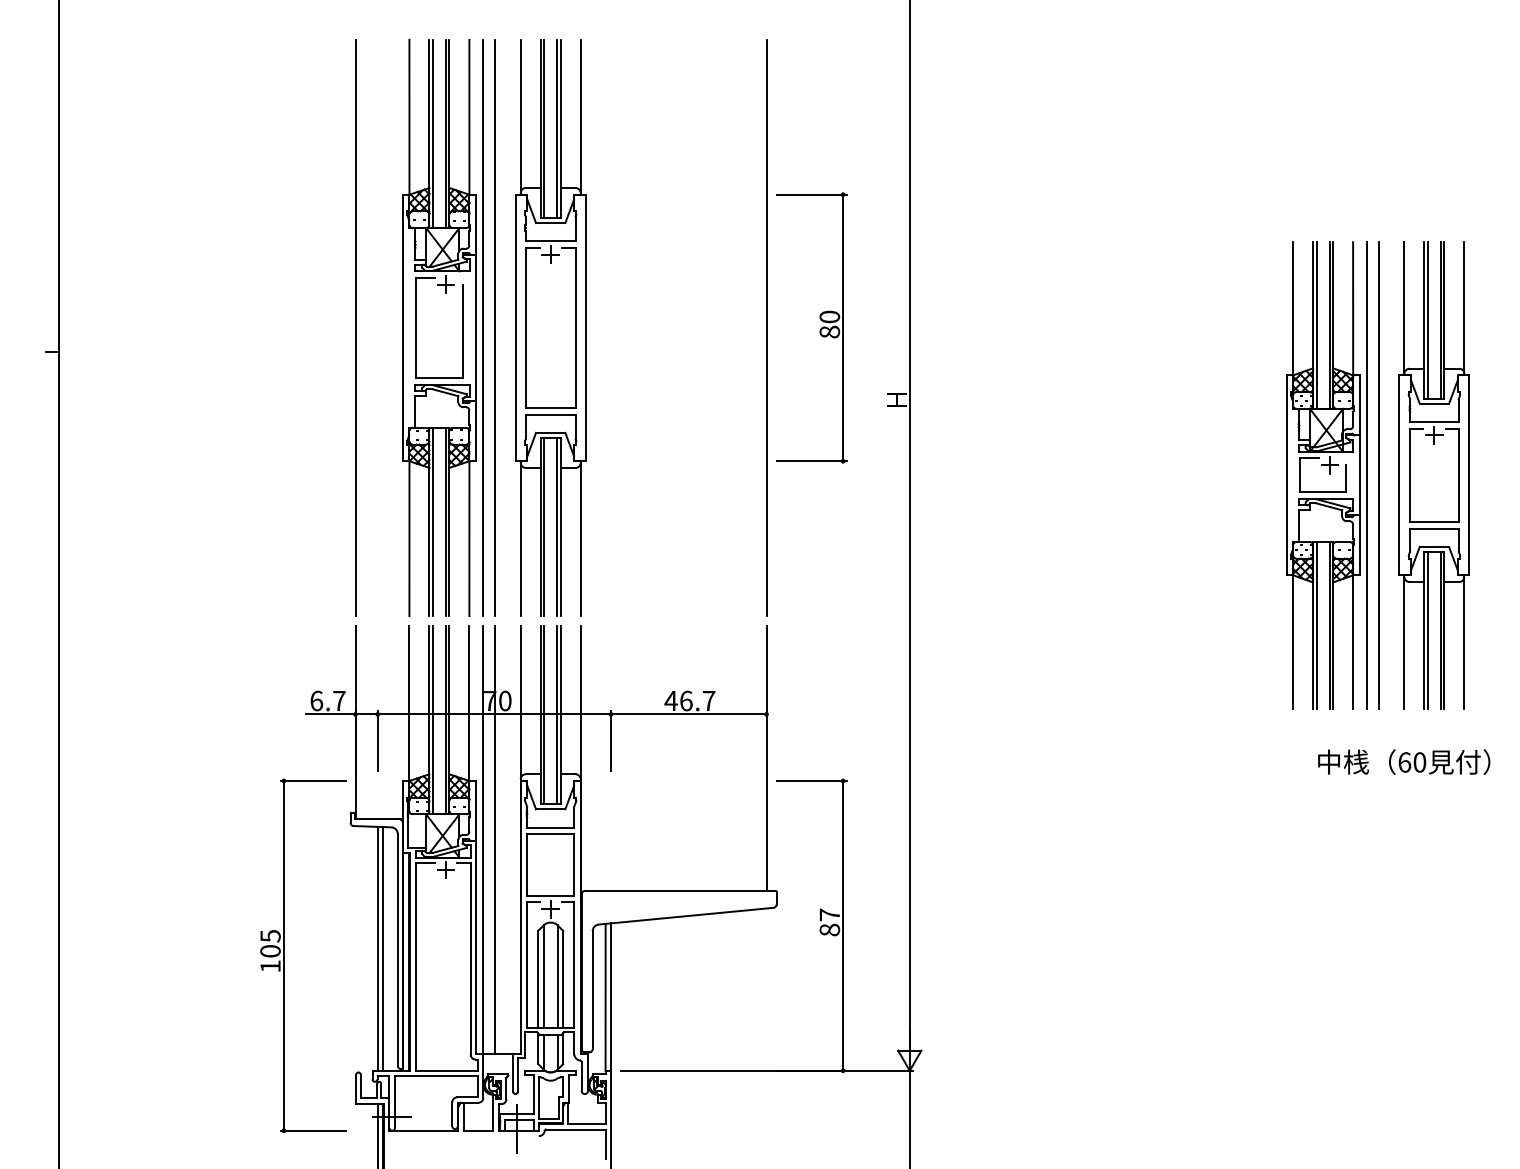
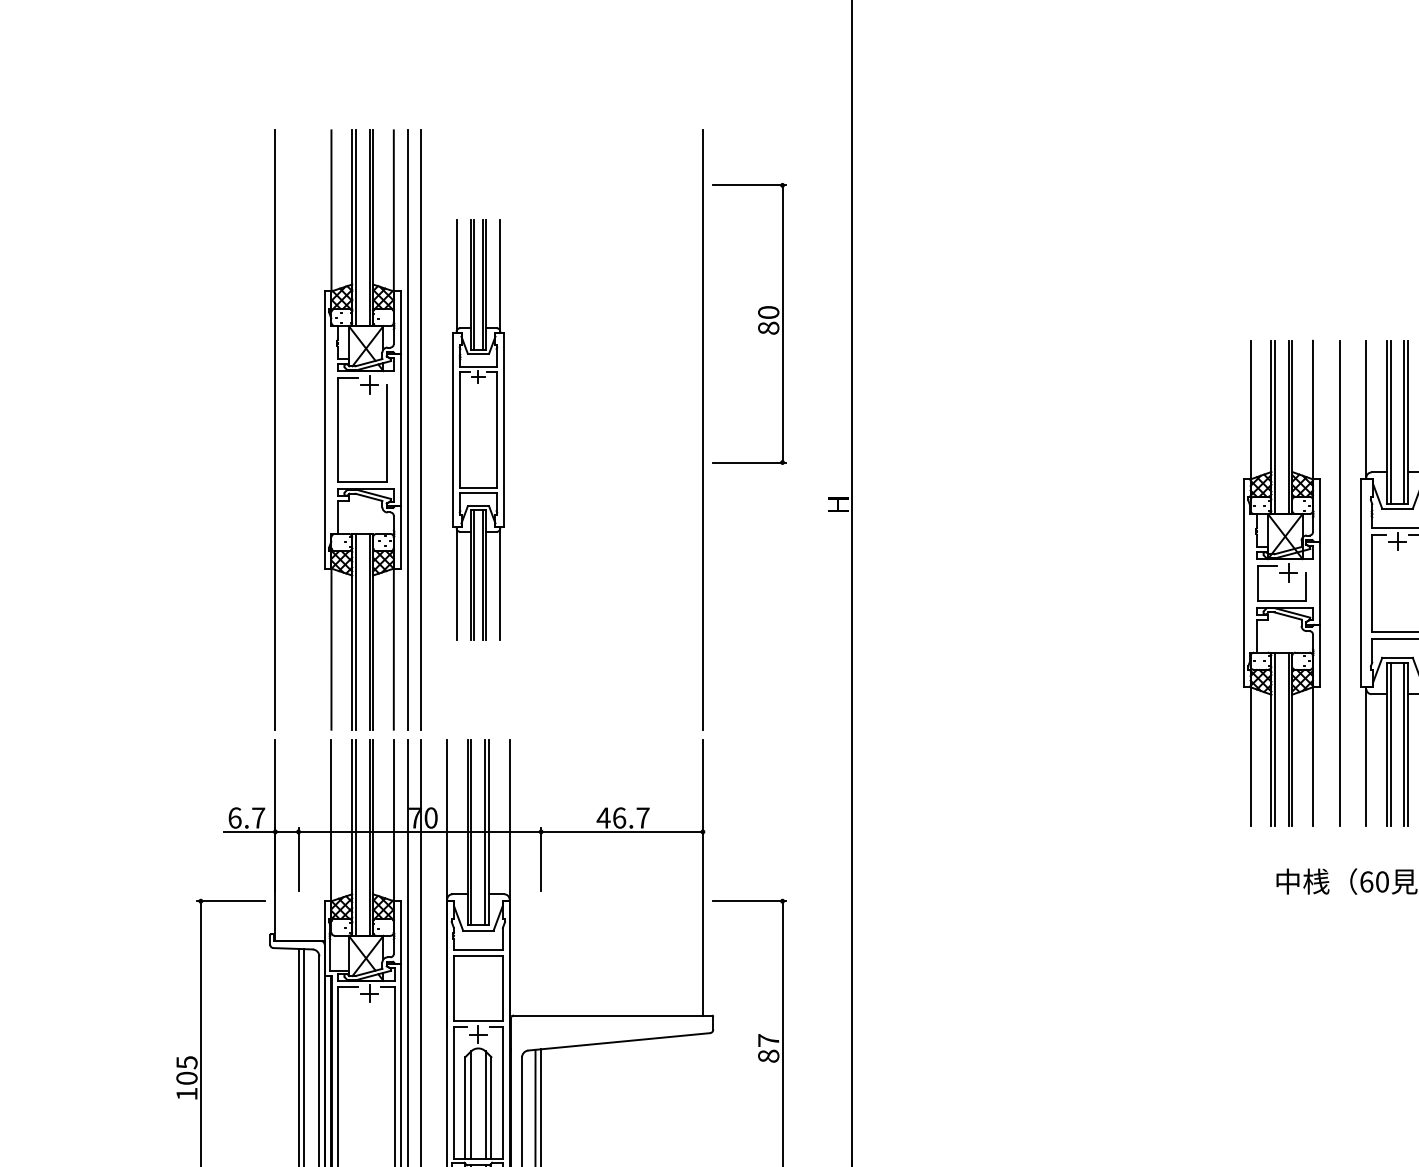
part: (550, 327) -> (478, 429), size x0.7
part: (819, 330) -> (757, 326), moved
line: (1367, 475) -> (1327, 583), removed

